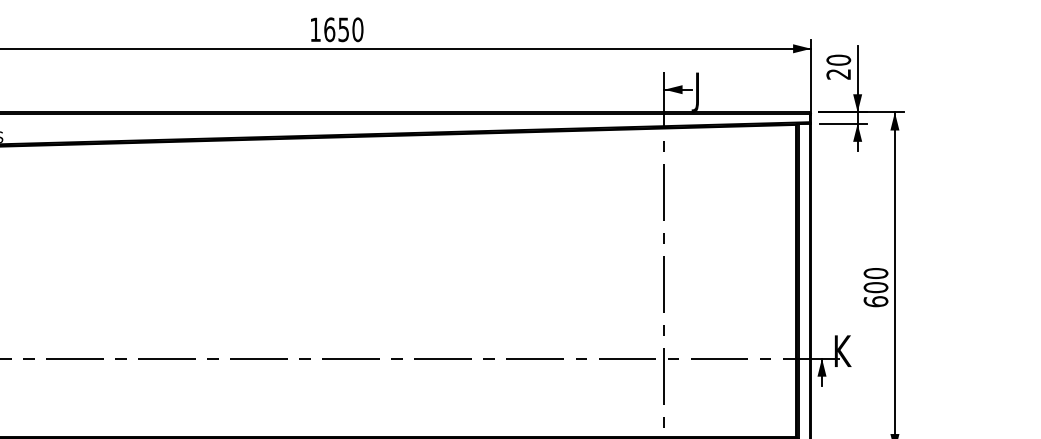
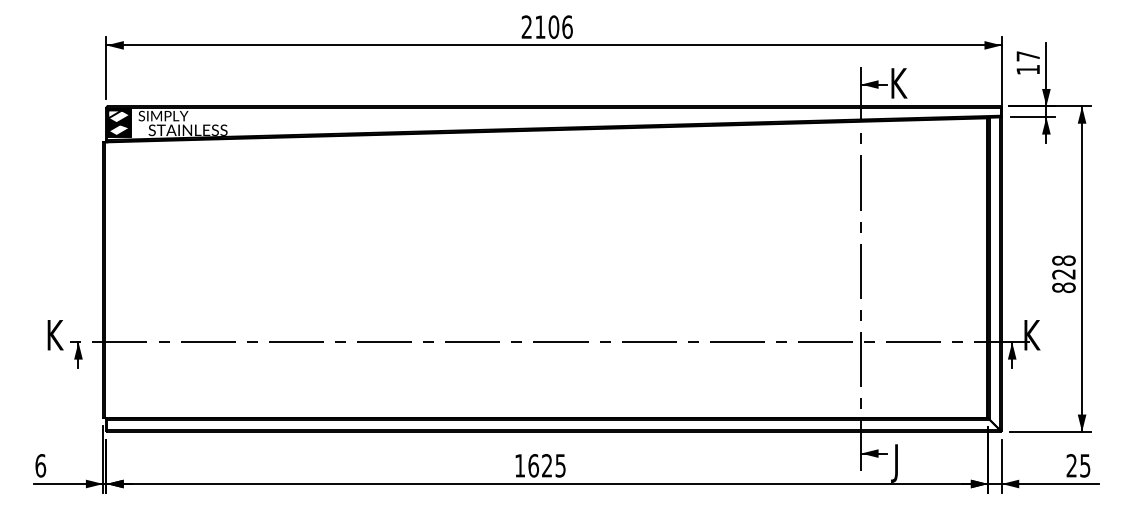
text: (336, 29) -> (546, 26), 1650 -> 2106
text: (839, 66) -> (1028, 62), 20 -> 17
text: (702, 91) -> (897, 86), J -> K
text: (875, 287) -> (1063, 274), 600 -> 828

